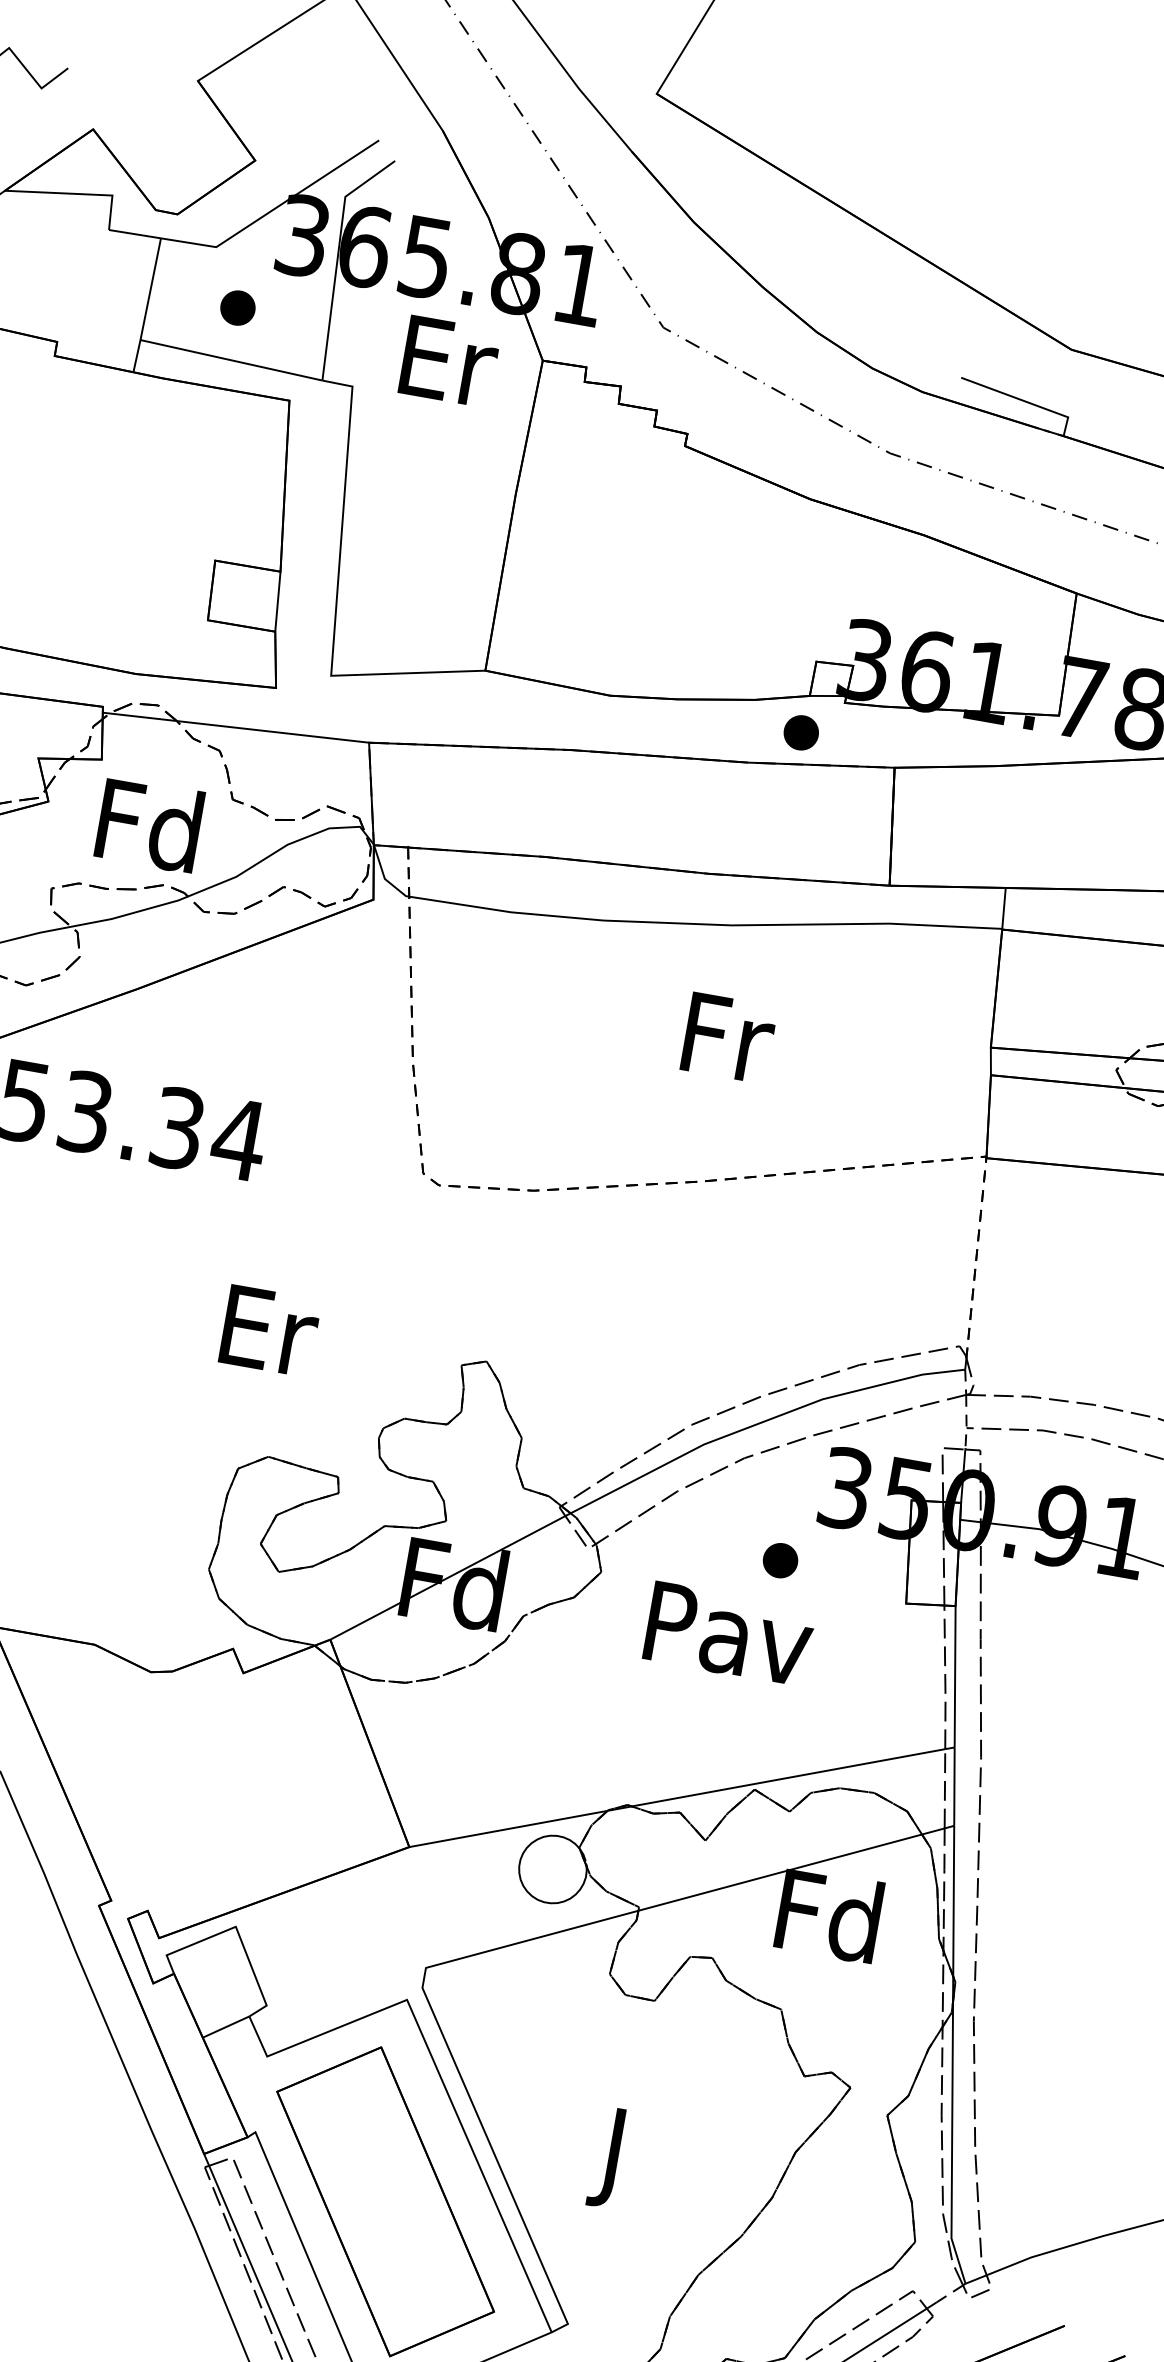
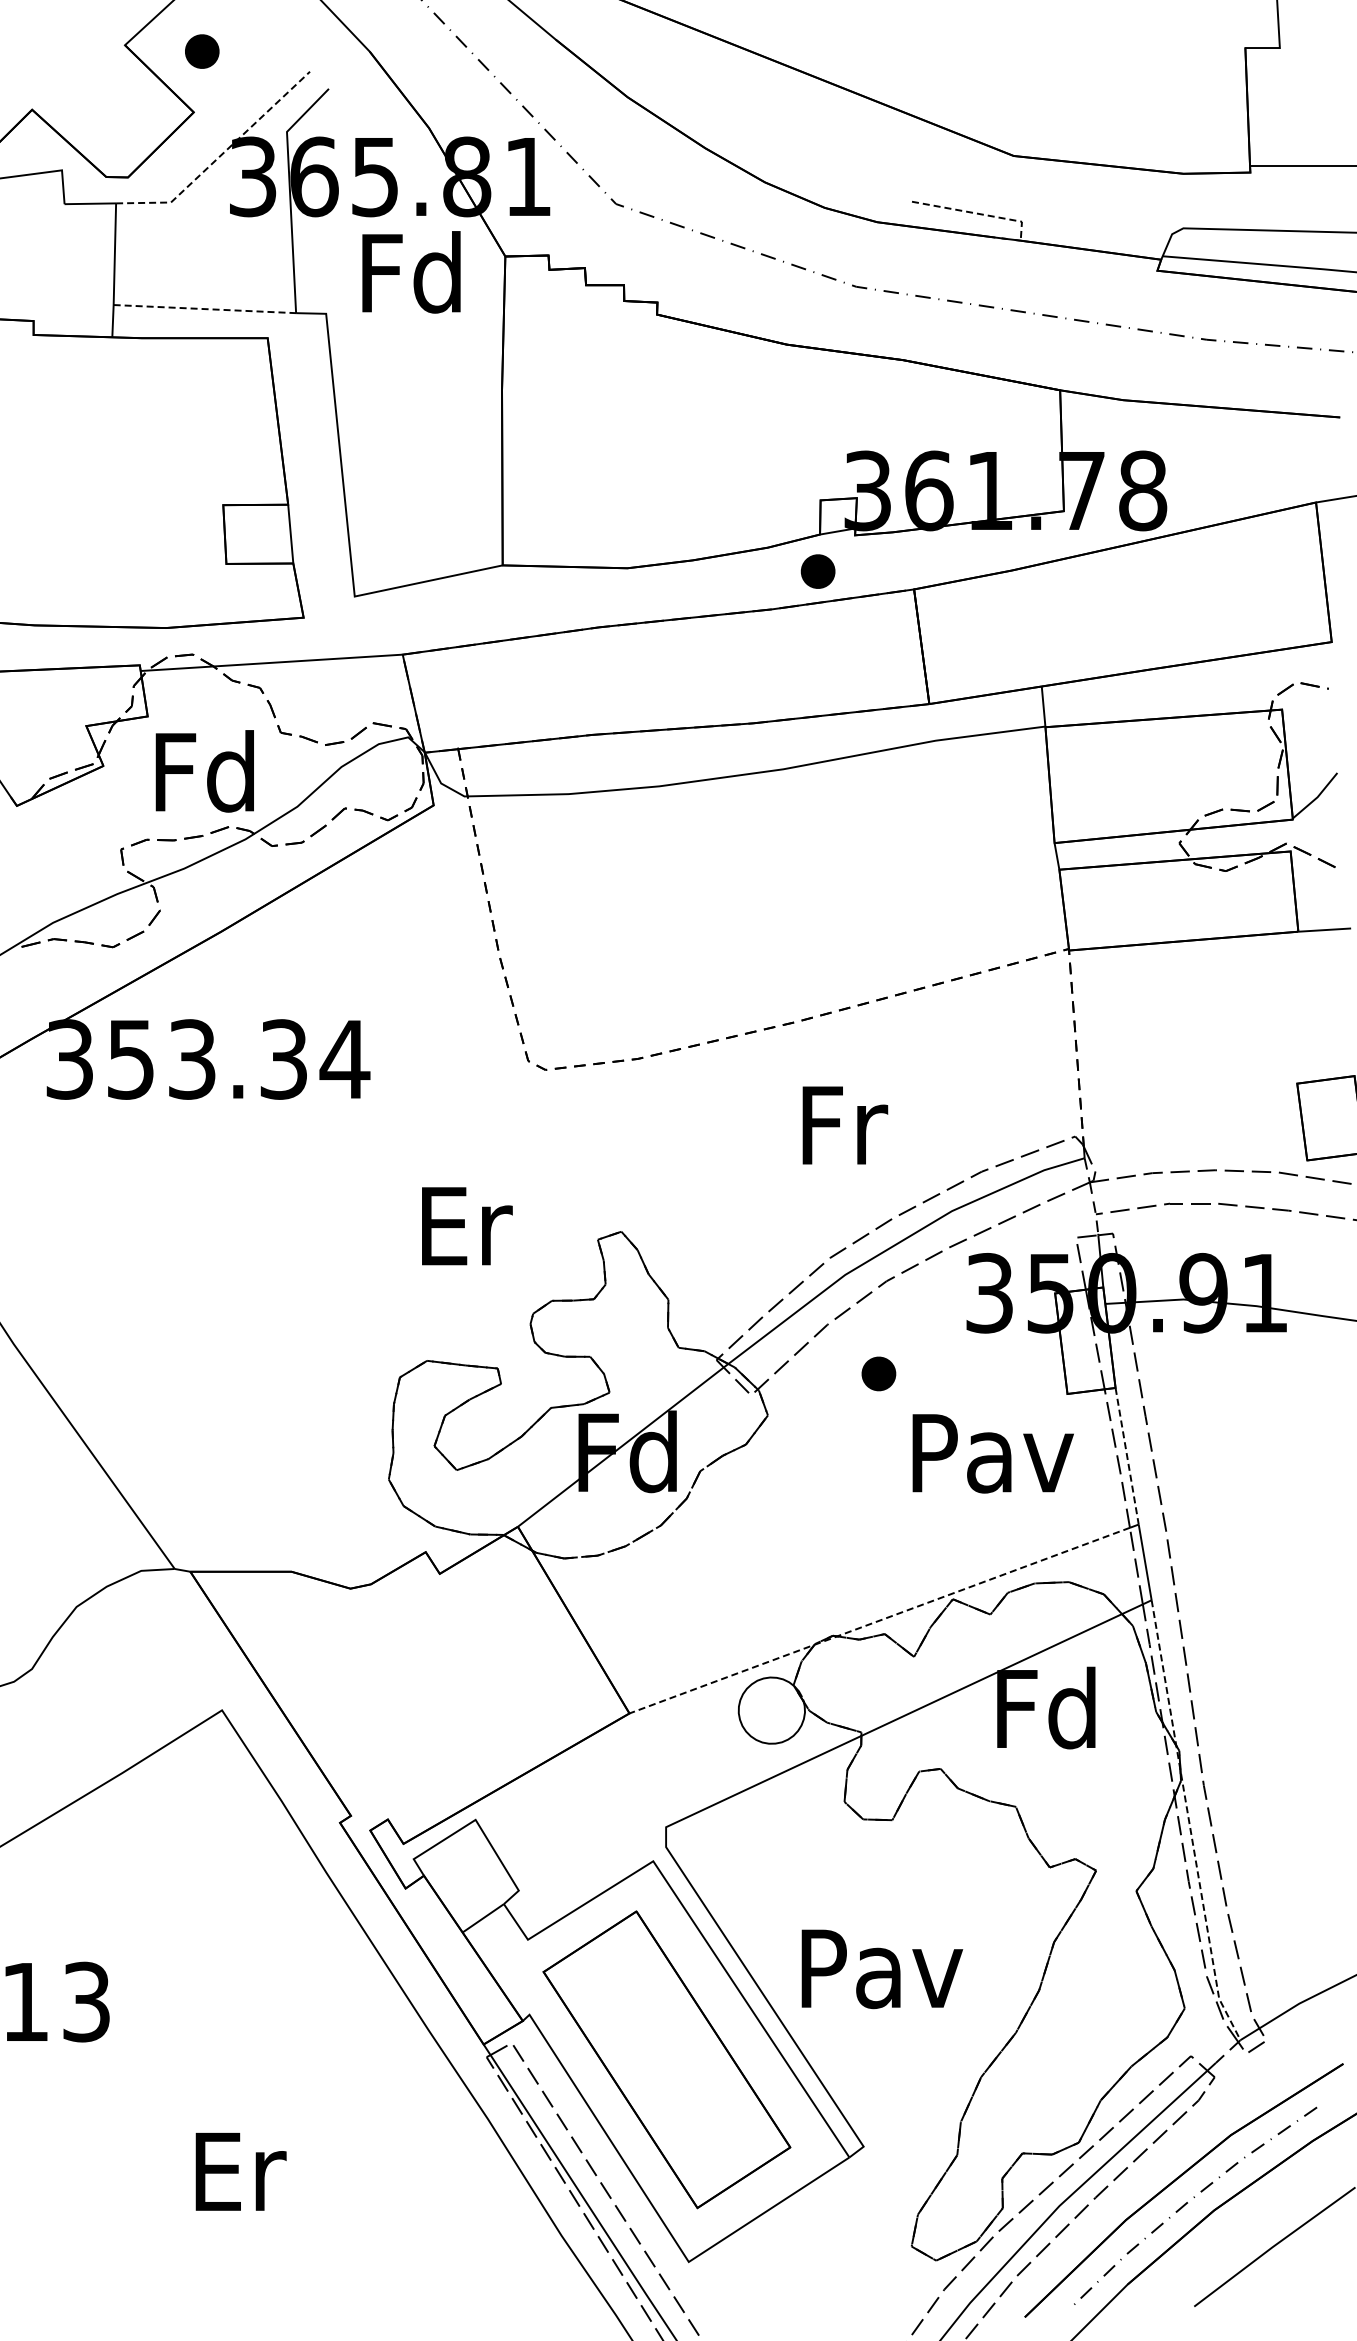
line: (274, 208) -> (220, 155), solid -> dashed
part: (238, 308) -> (202, 51), moved
line: (232, 360) -> (205, 309), solid -> dashed
text: (445, 360) -> (411, 272), Er -> Fd
line: (1023, 400) -> (976, 213), solid -> dashed
text: (729, 1038) -> (845, 1125), moved
text: (270, 1331) -> (467, 1226), moved
part: (780, 1560) -> (878, 1373), moved
text: (728, 1634) -> (992, 1453), moved
line: (955, 1677) -> (1127, 1456), solid -> dashed
line: (677, 1797) -> (879, 1620), solid -> dashed
line: (952, 2056) -> (1189, 1823), solid -> dashed
text: (616, 2158) -> (882, 1978), J -> Pav

